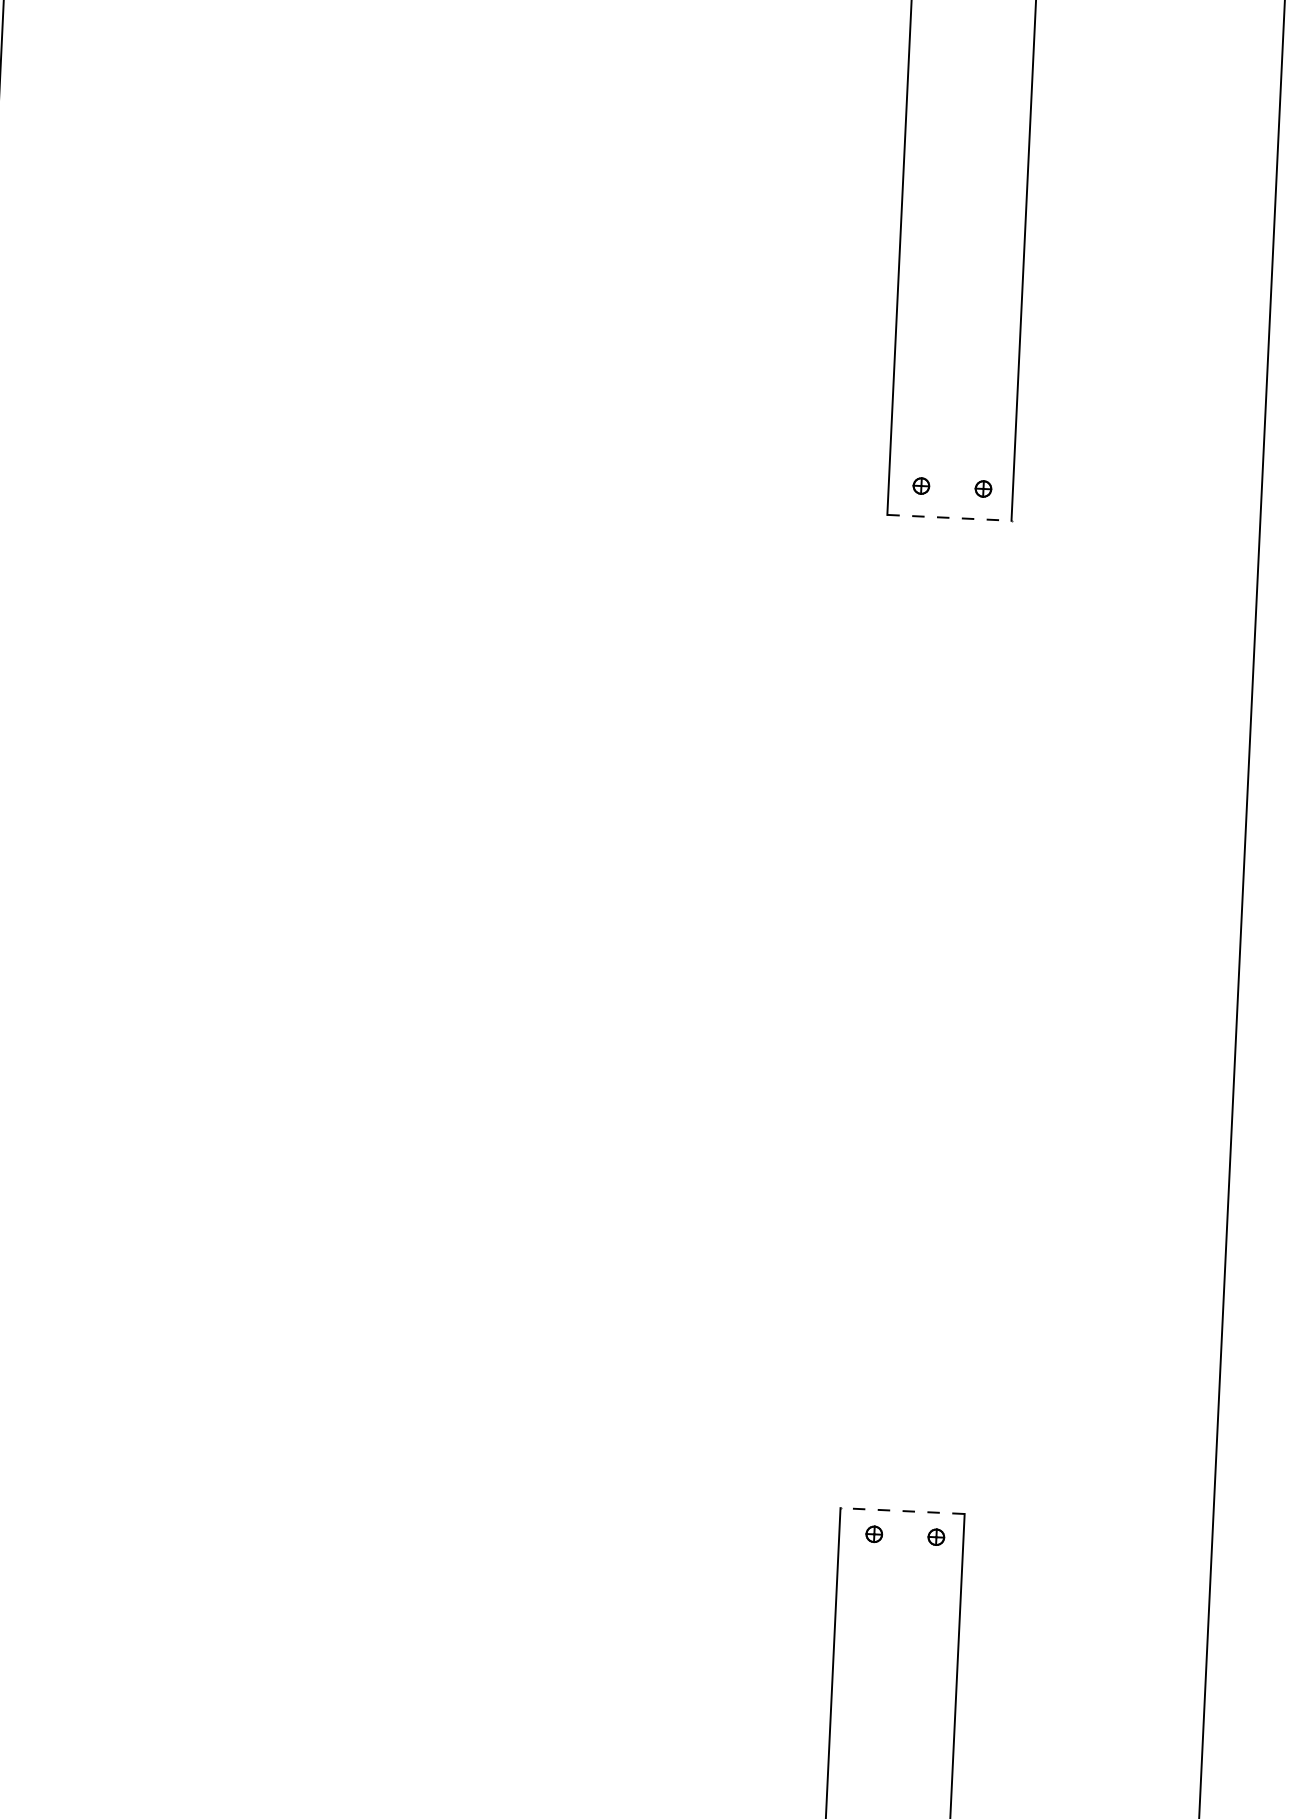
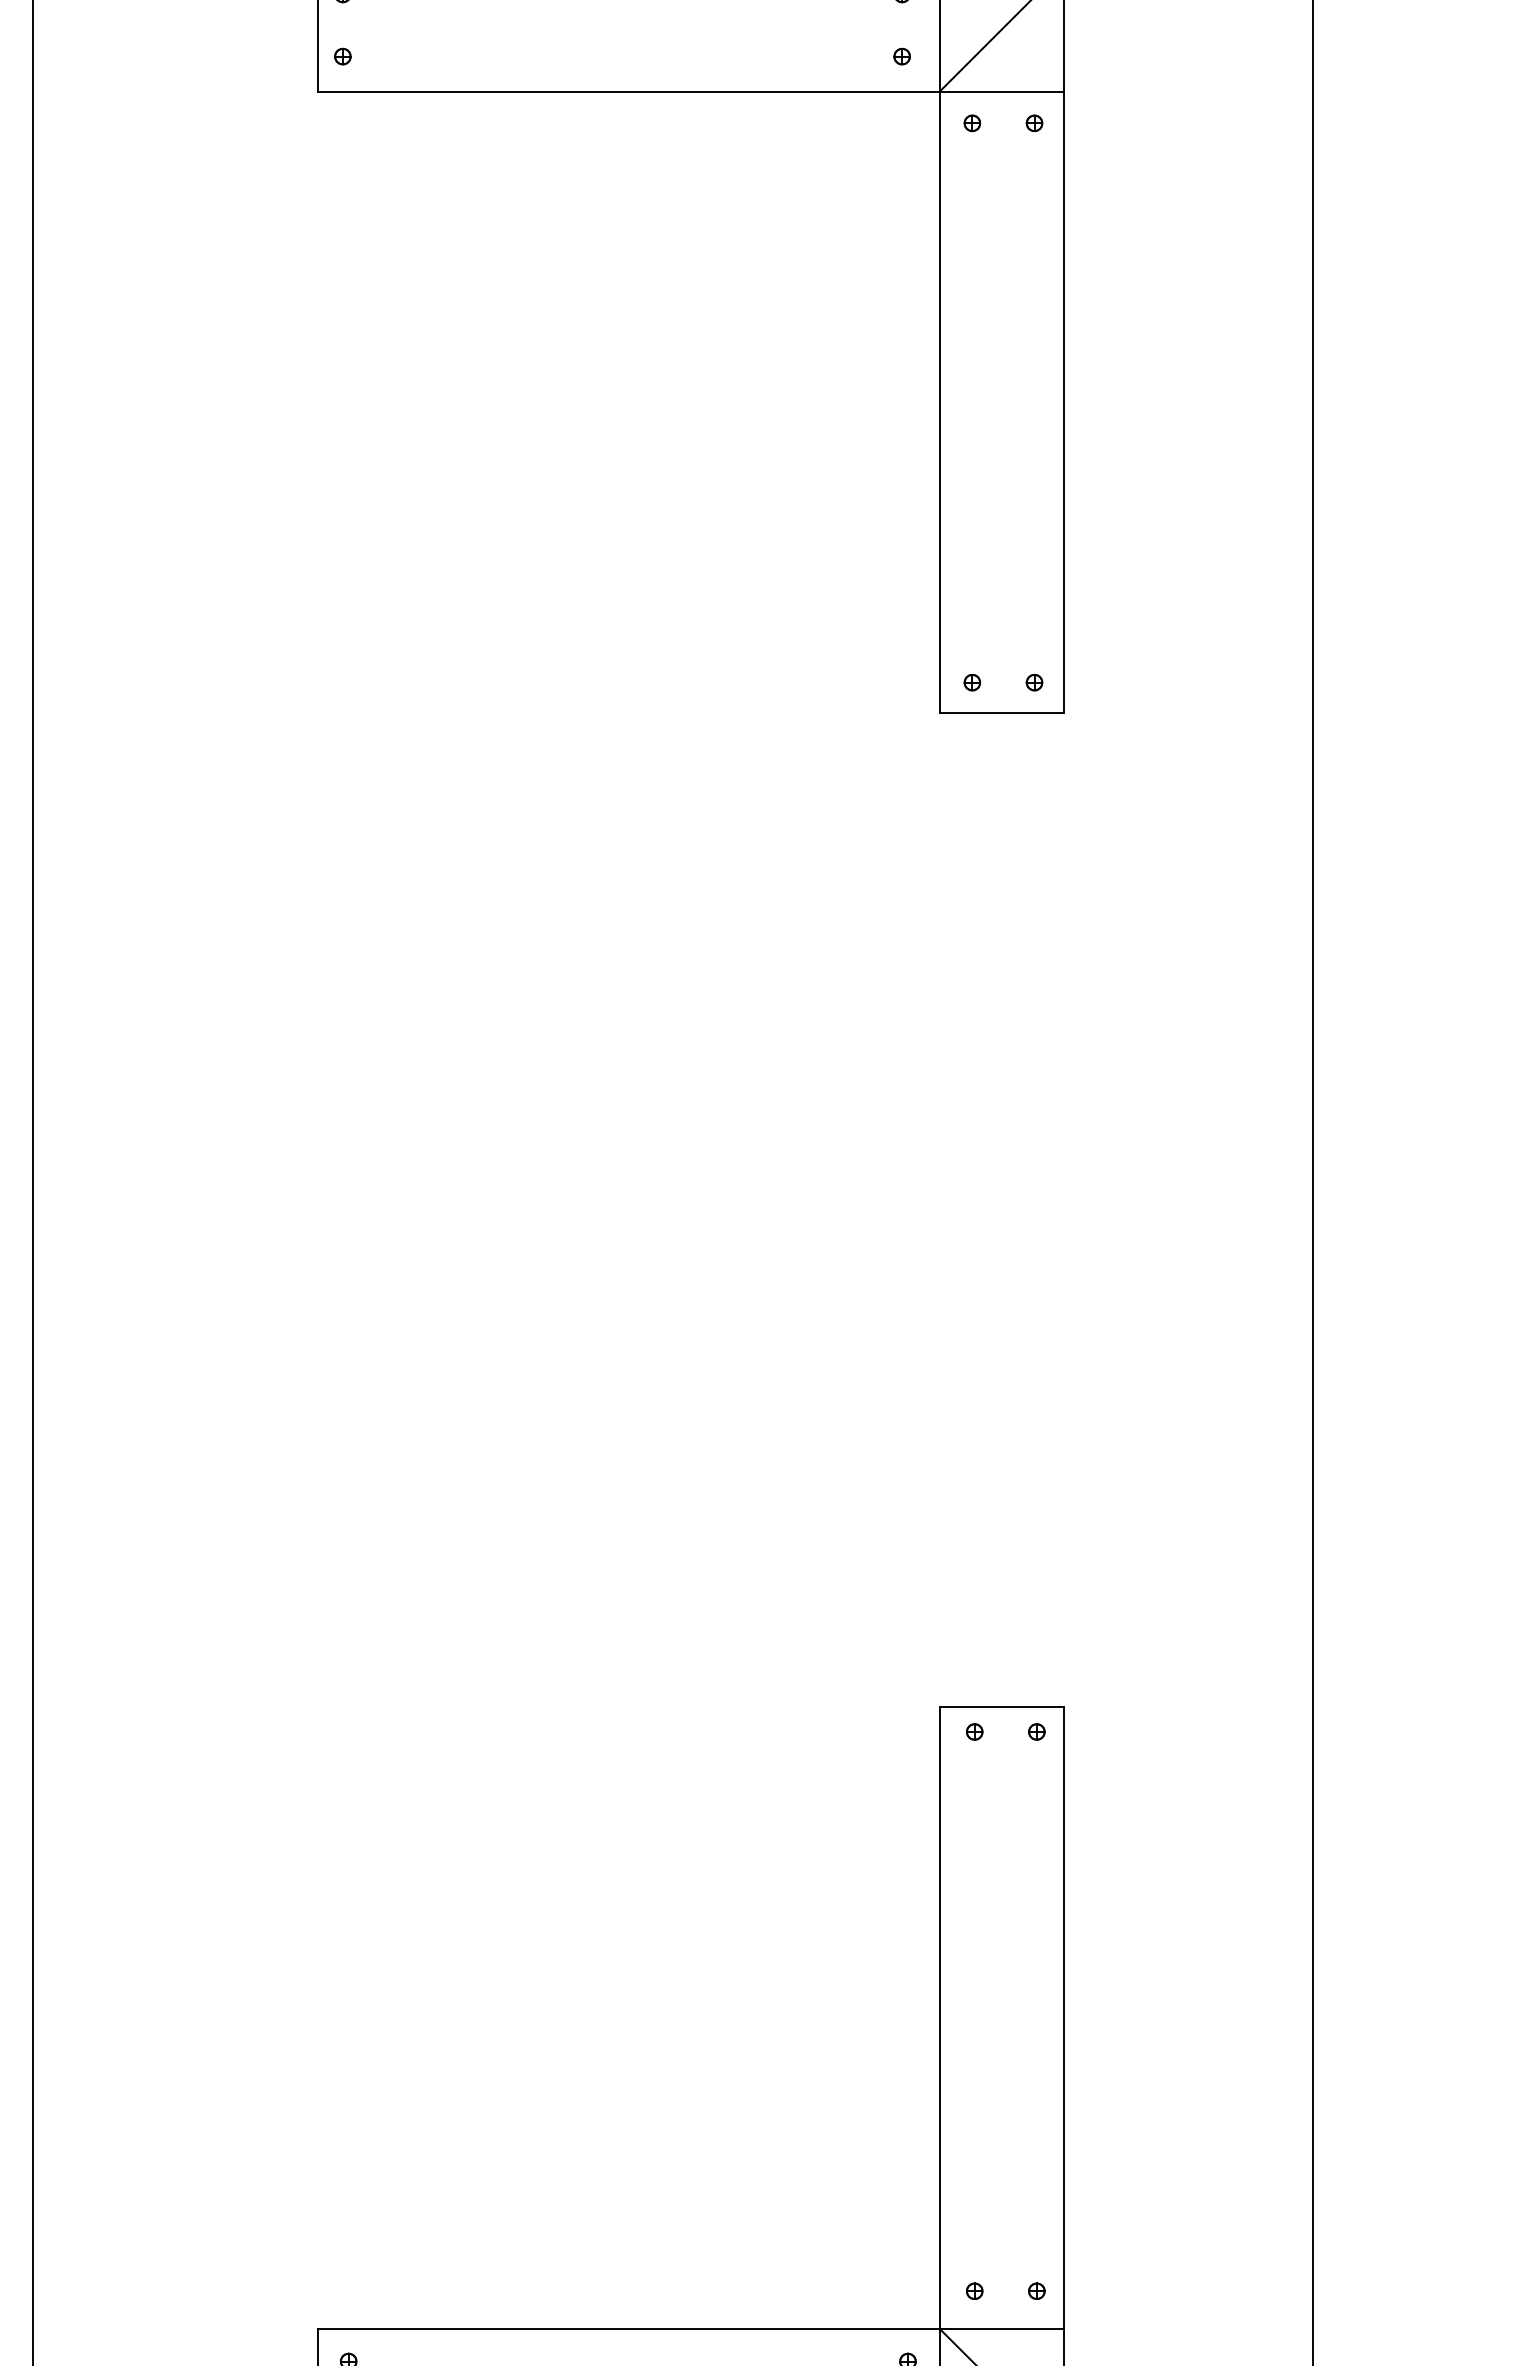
line: (950, 518) -> (1002, 713), dashed -> solid
line: (902, 1511) -> (1001, 1707), dashed -> solid

